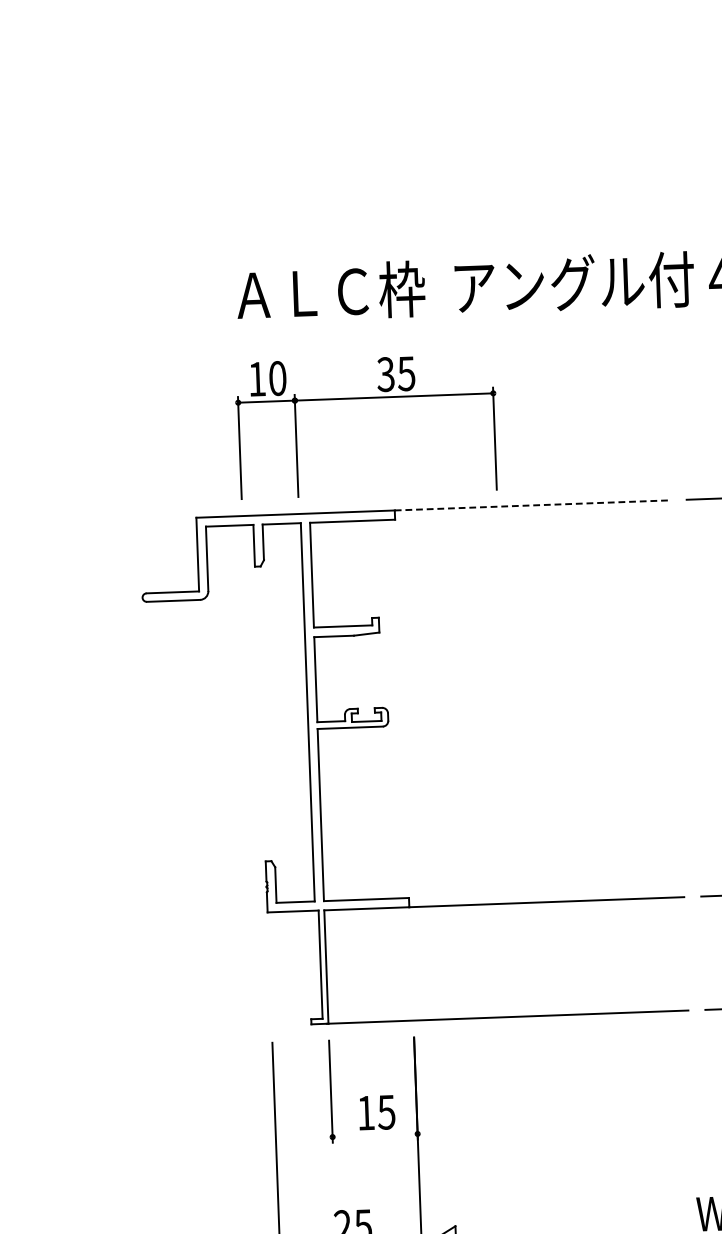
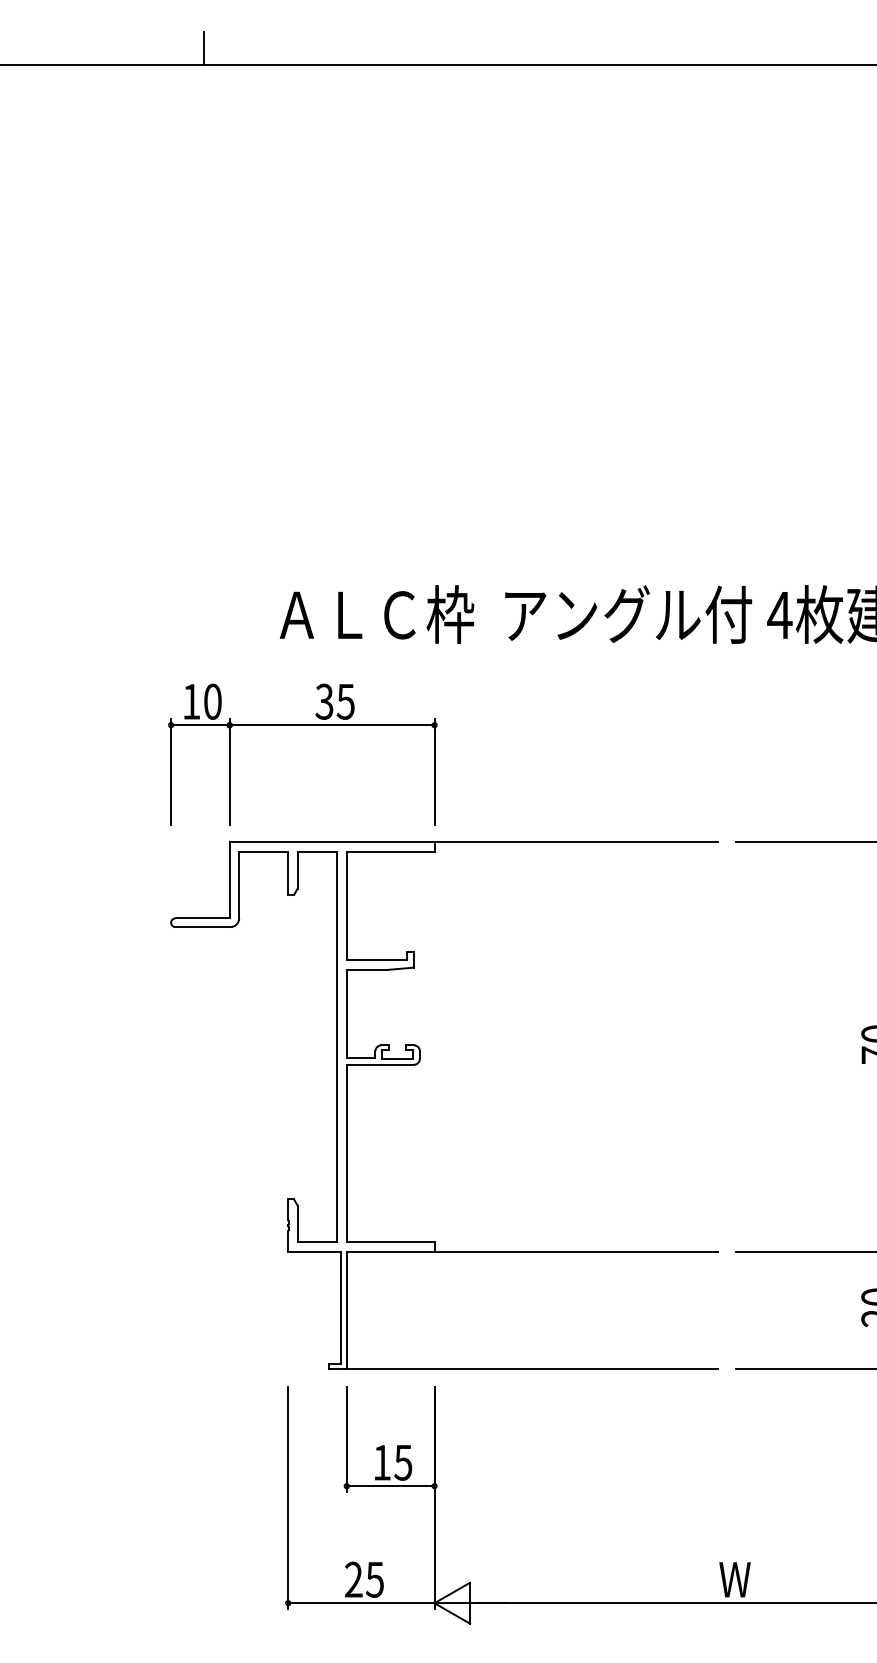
part: (365, 398) -> (302, 725), moved
line: (532, 505) -> (576, 842), dashed -> solid
line: (375, 1135) -> (390, 1486), added

